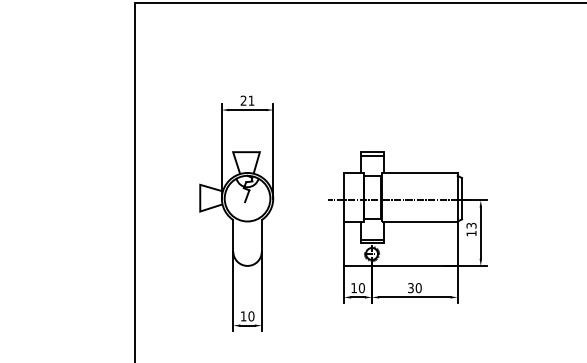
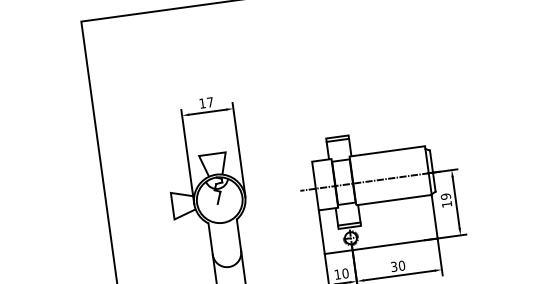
text: (247, 100) -> (206, 102), 21 -> 17
text: (471, 225) -> (445, 196), 13 -> 19

